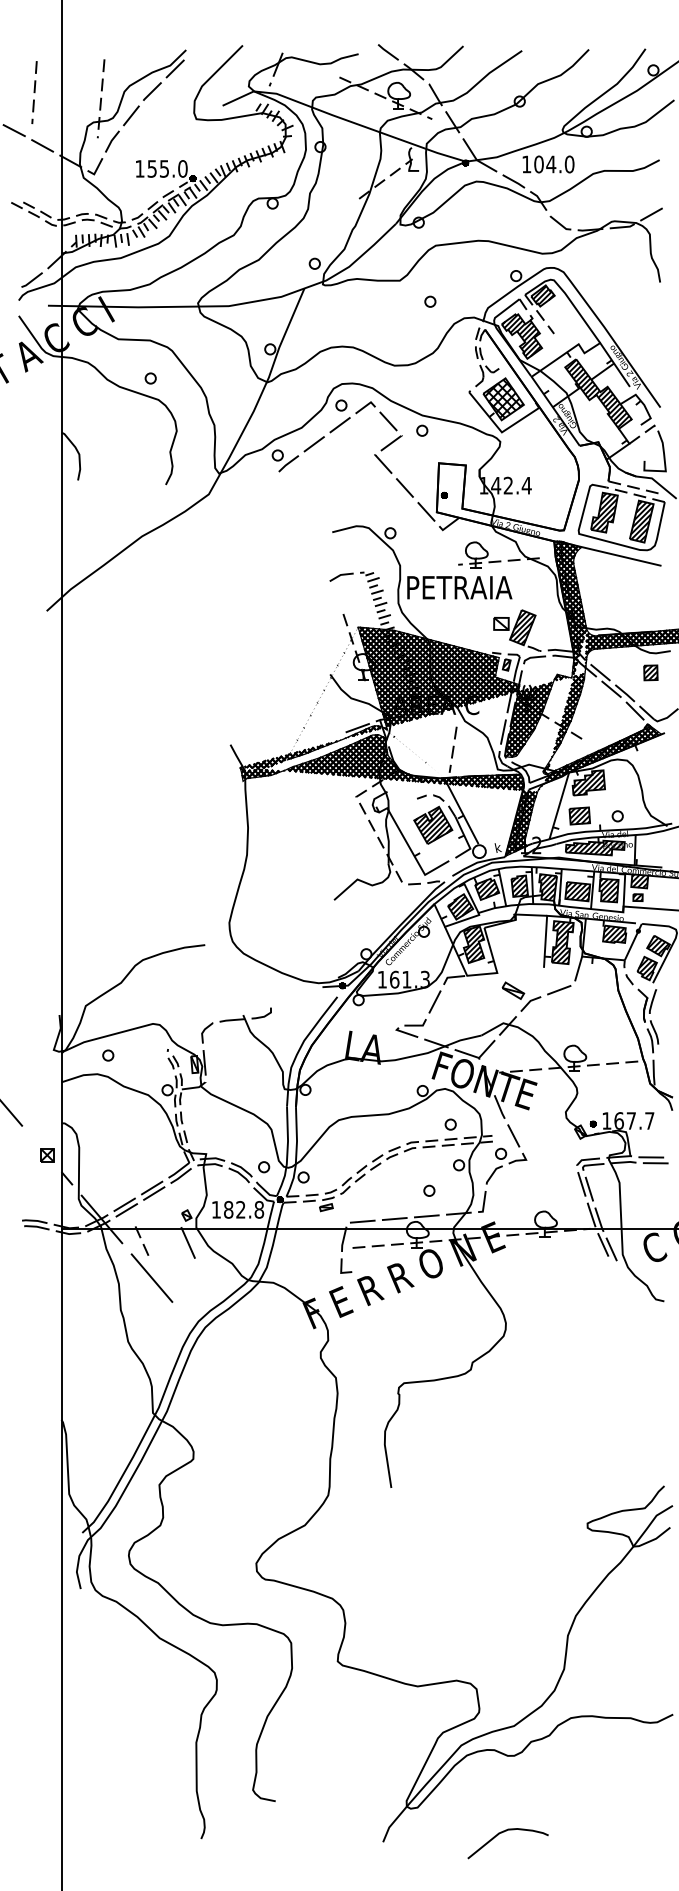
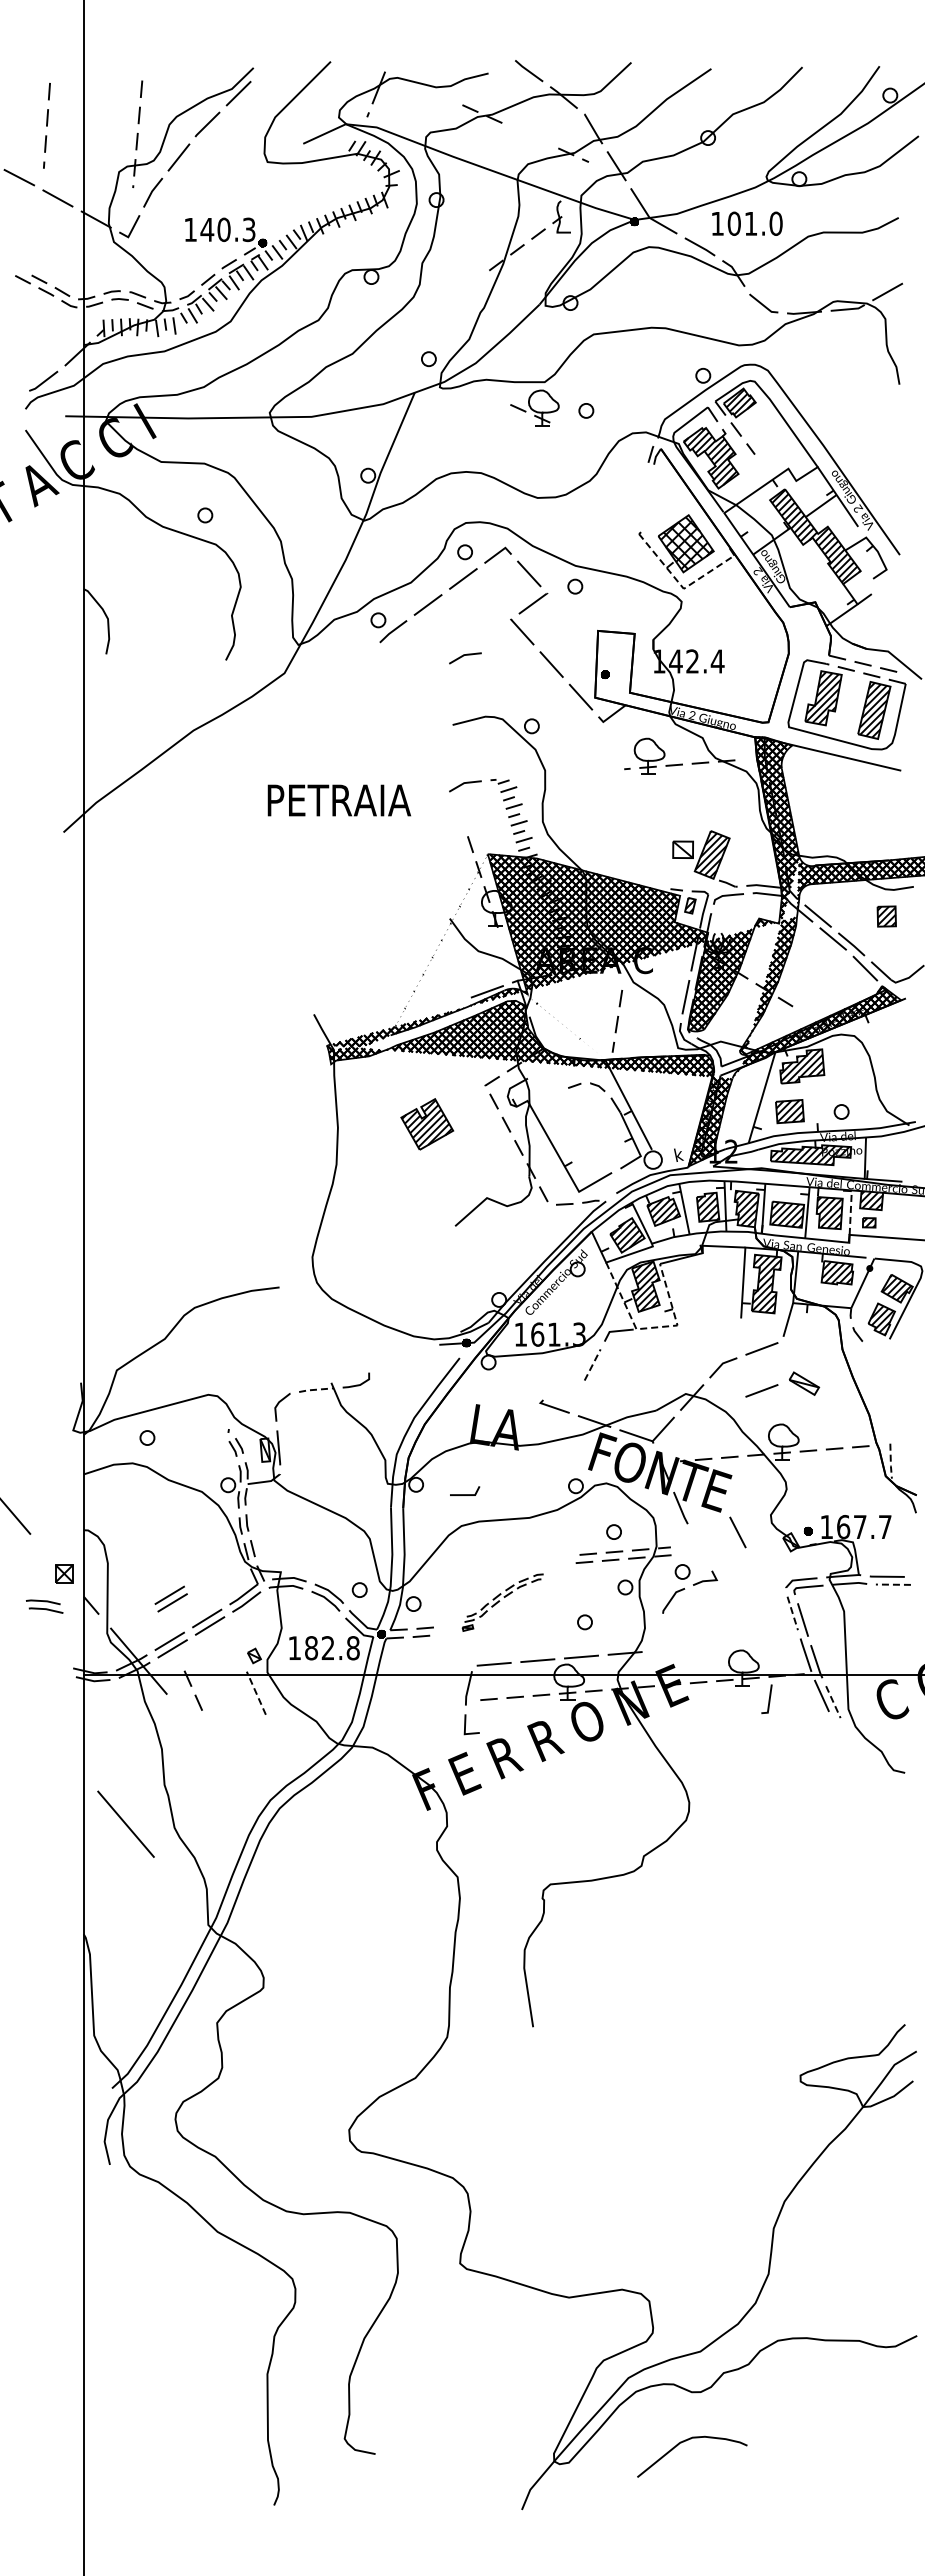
part: (392, 95) -> (534, 407), moved
text: (550, 164) -> (750, 223), 104.0 -> 101.0
text: (167, 168) -> (227, 229), 155.0 -> 140.3
part: (487, 366) -> (663, 499), removed
line: (500, 429) -> (681, 585), solid -> dashed
part: (662, 448) -> (902, 610), removed
line: (340, 482) -> (463, 656), added
text: (459, 587) -> (338, 800), moved
part: (433, 825) -> (427, 1124), moved
line: (624, 890) -> (850, 1212), solid -> dashed
line: (478, 974) -> (652, 1327), solid -> dashed
part: (513, 990) -> (804, 1383), moved
line: (434, 1001) -> (592, 1364), solid -> dashed
line: (232, 1019) -> (316, 1389), solid -> dashed
line: (558, 1020) -> (761, 1390), added
part: (647, 1020) -> (882, 1390), removed
line: (415, 1025) -> (465, 1494), moved
line: (653, 1073) -> (890, 1462), solid -> dashed
line: (513, 1135) -> (737, 1532), moved
line: (655, 1163) -> (893, 1584), solid -> dashed
part: (125, 1173) -> (170, 1598), added
part: (368, 1176) -> (502, 1602), size x0.6
line: (581, 1184) -> (792, 1613), solid -> dashed
line: (483, 1201) -> (768, 1699), moved
part: (35, 1224) -> (44, 1606), moved
line: (188, 1243) -> (256, 1693), solid -> dashed
line: (611, 1249) -> (833, 1702), solid -> dashed
line: (151, 1277) -> (125, 1823), moved
curve: (503, 1832) -> (686, 2441), moved

